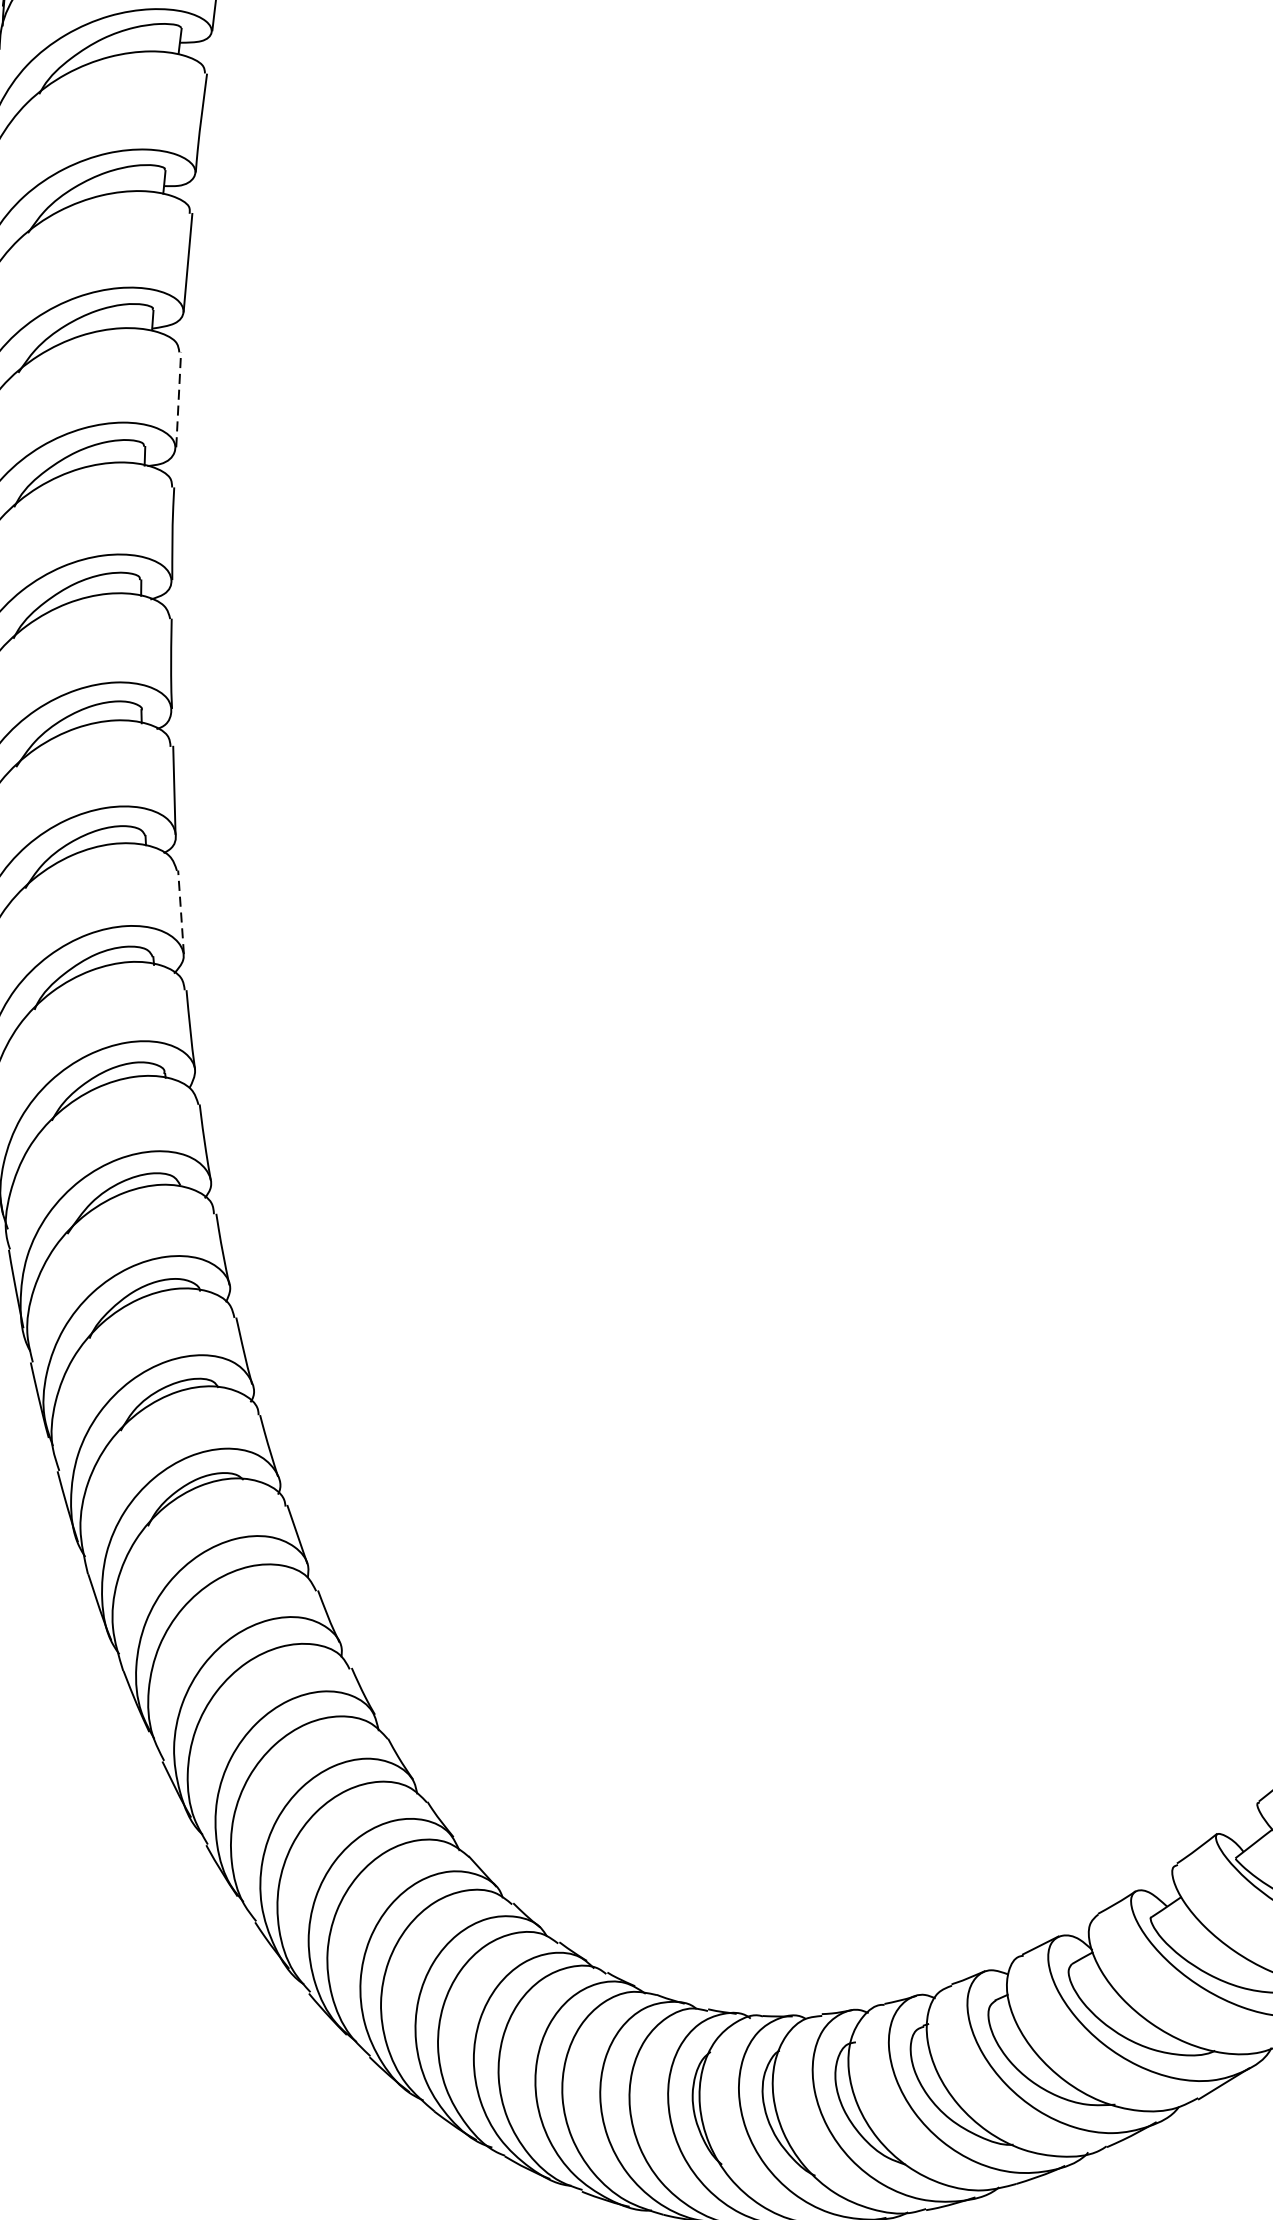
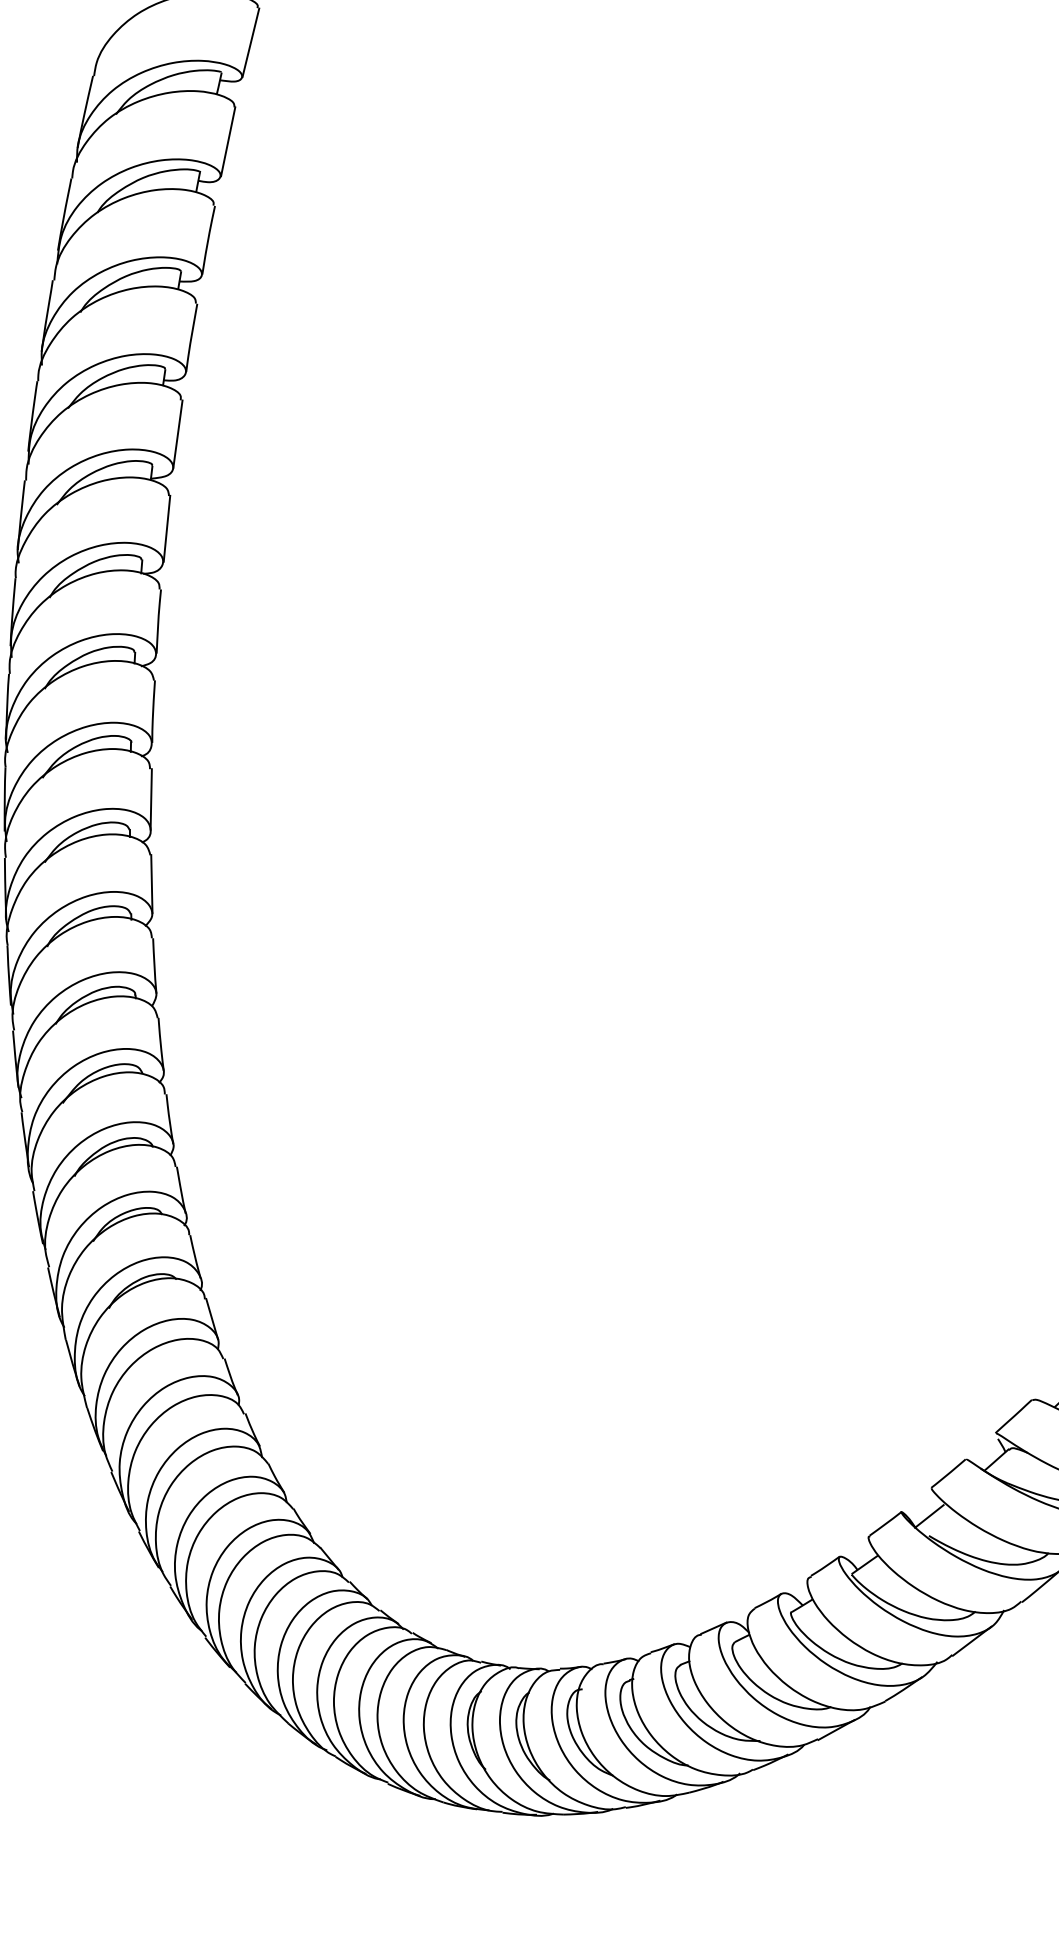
line: (179, 399) -> (167, 528), dashed -> solid
line: (180, 911) -> (151, 883), dashed -> solid

